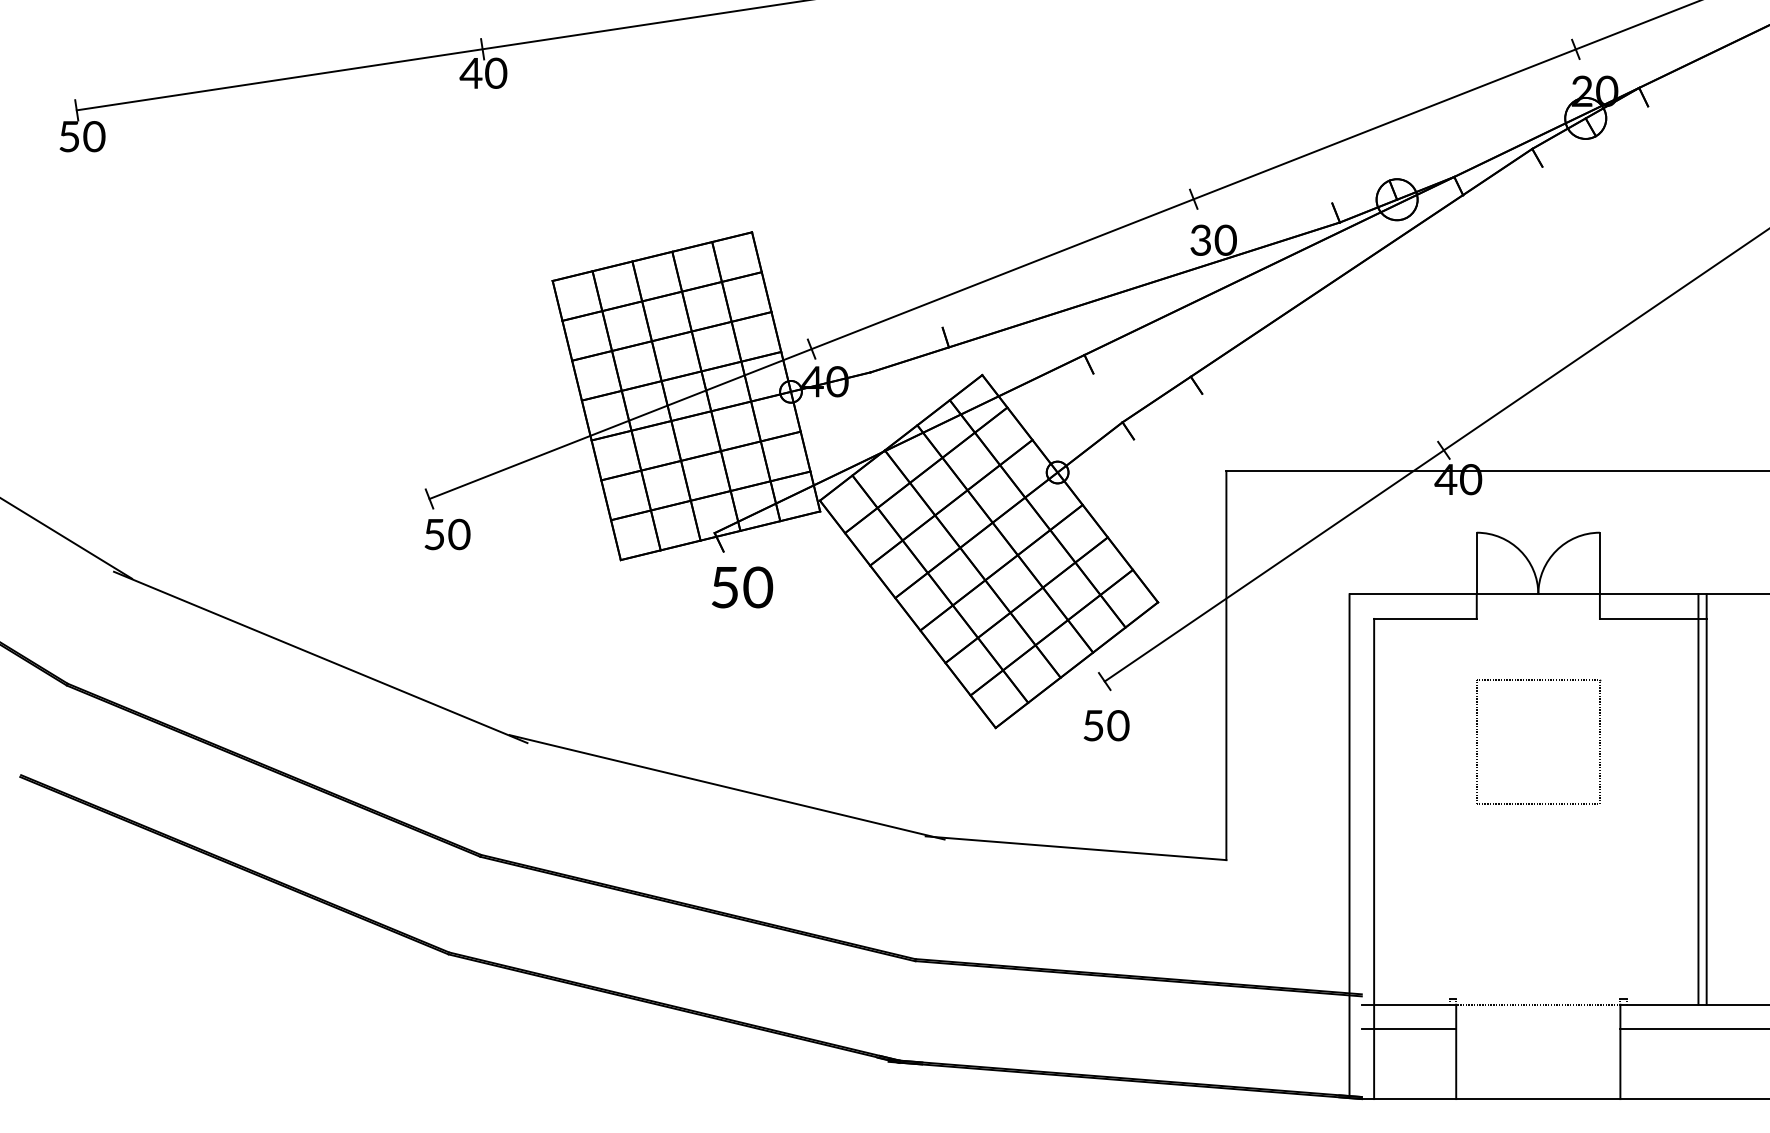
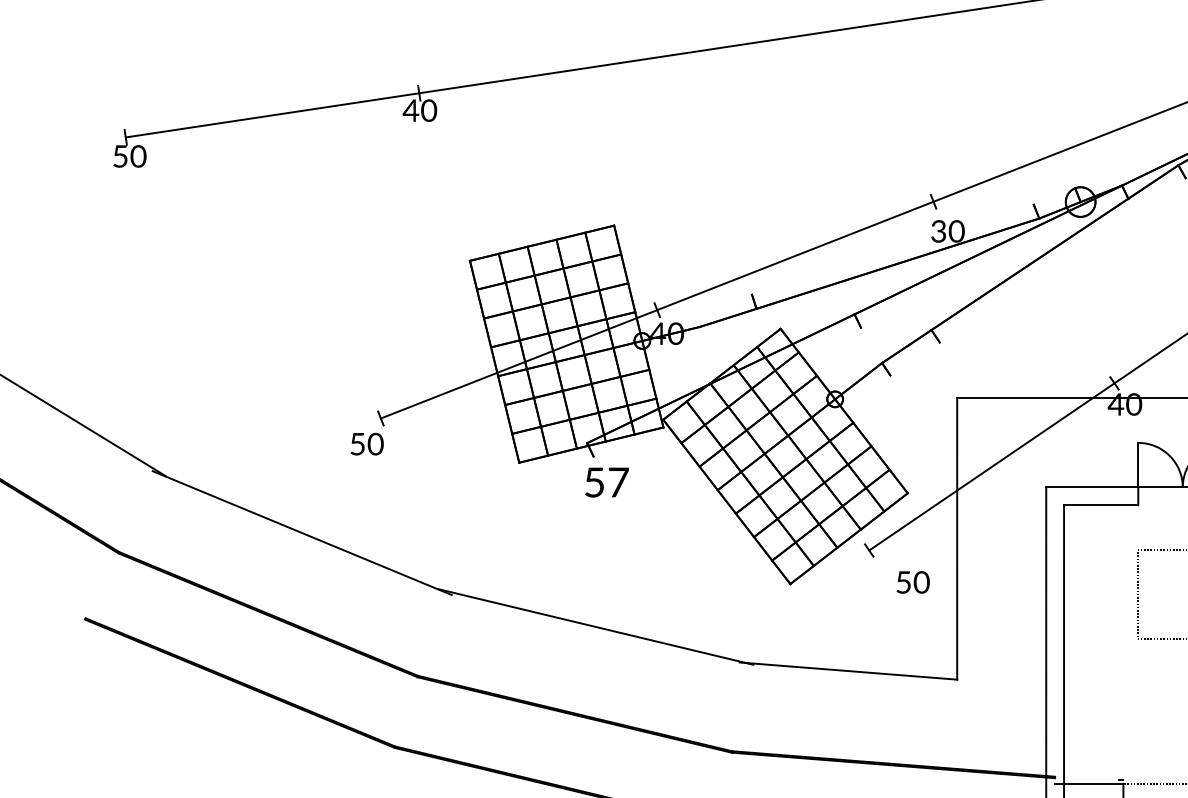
text: (447, 534) -> (367, 444), moved
text: (758, 587) -> (618, 482), 50 -> 57
text: (1106, 725) -> (913, 582), moved

